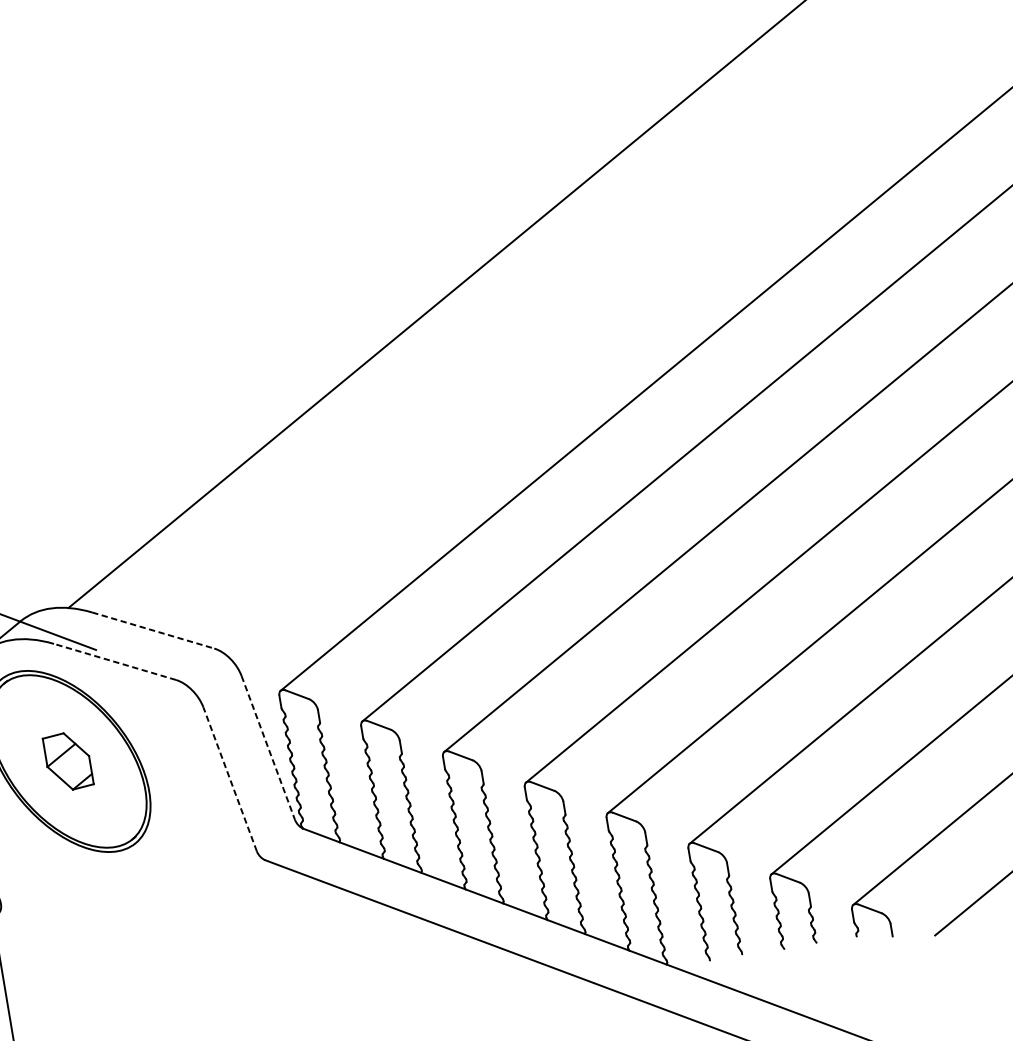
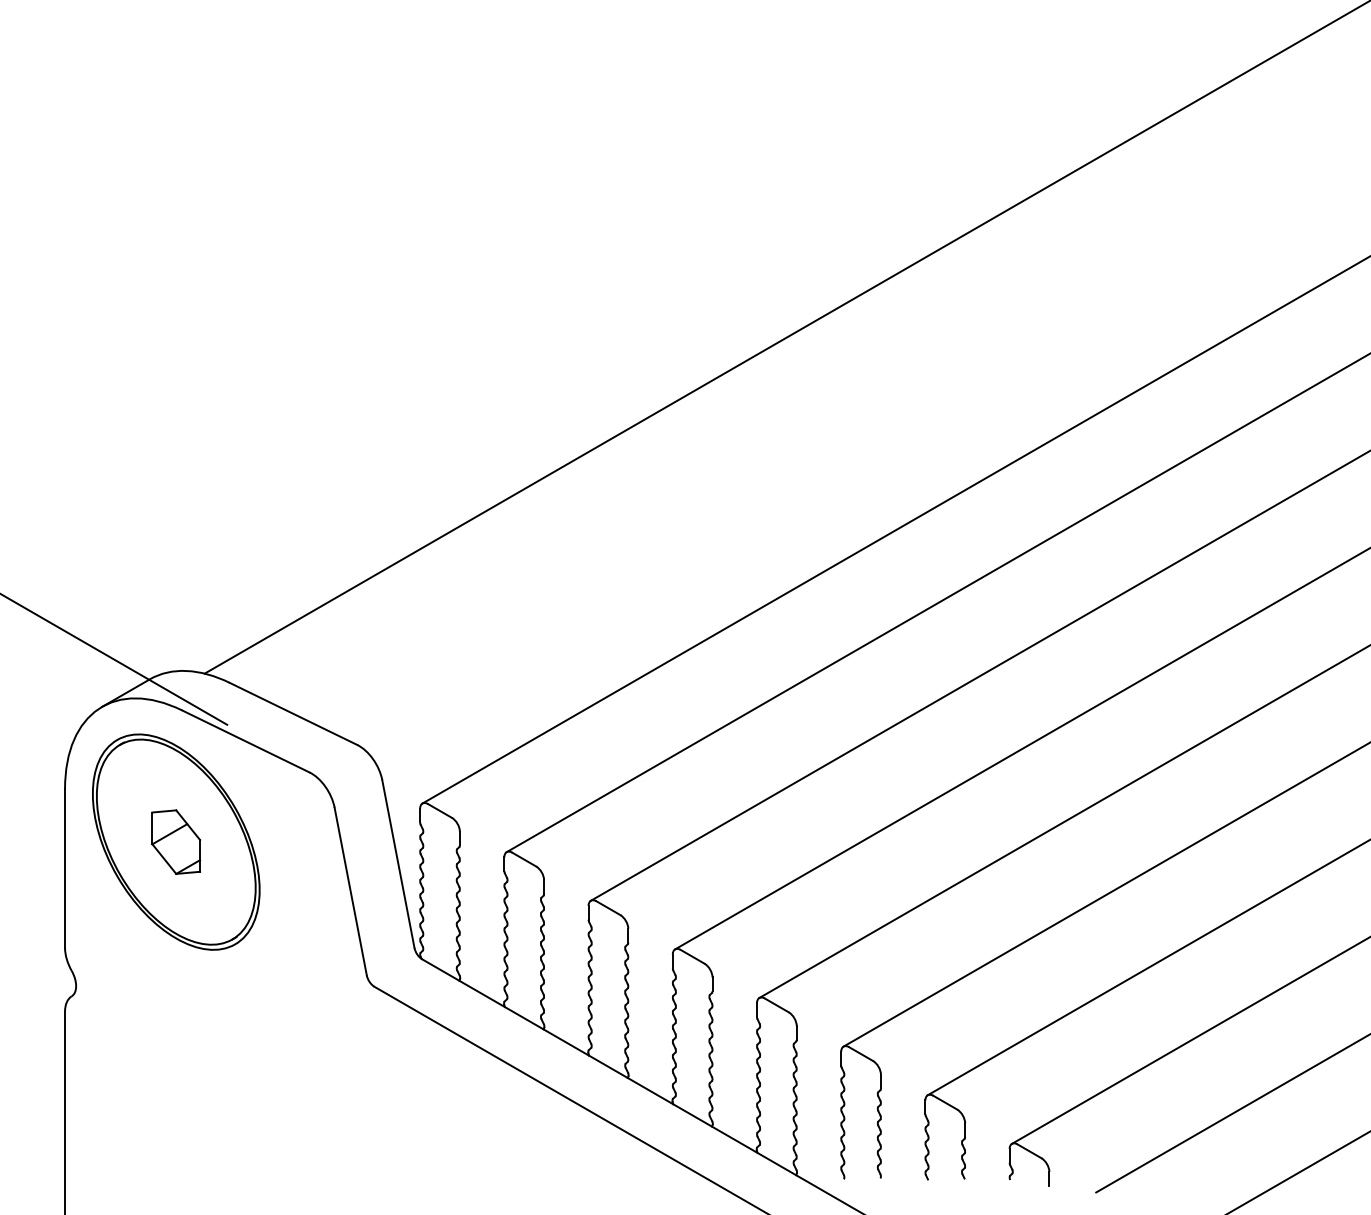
line: (153, 630) -> (293, 713), dashed -> solid
line: (114, 662) -> (245, 741), dashed -> solid
line: (268, 748) -> (398, 864), dashed -> solid
line: (229, 779) -> (350, 891), dashed -> solid

